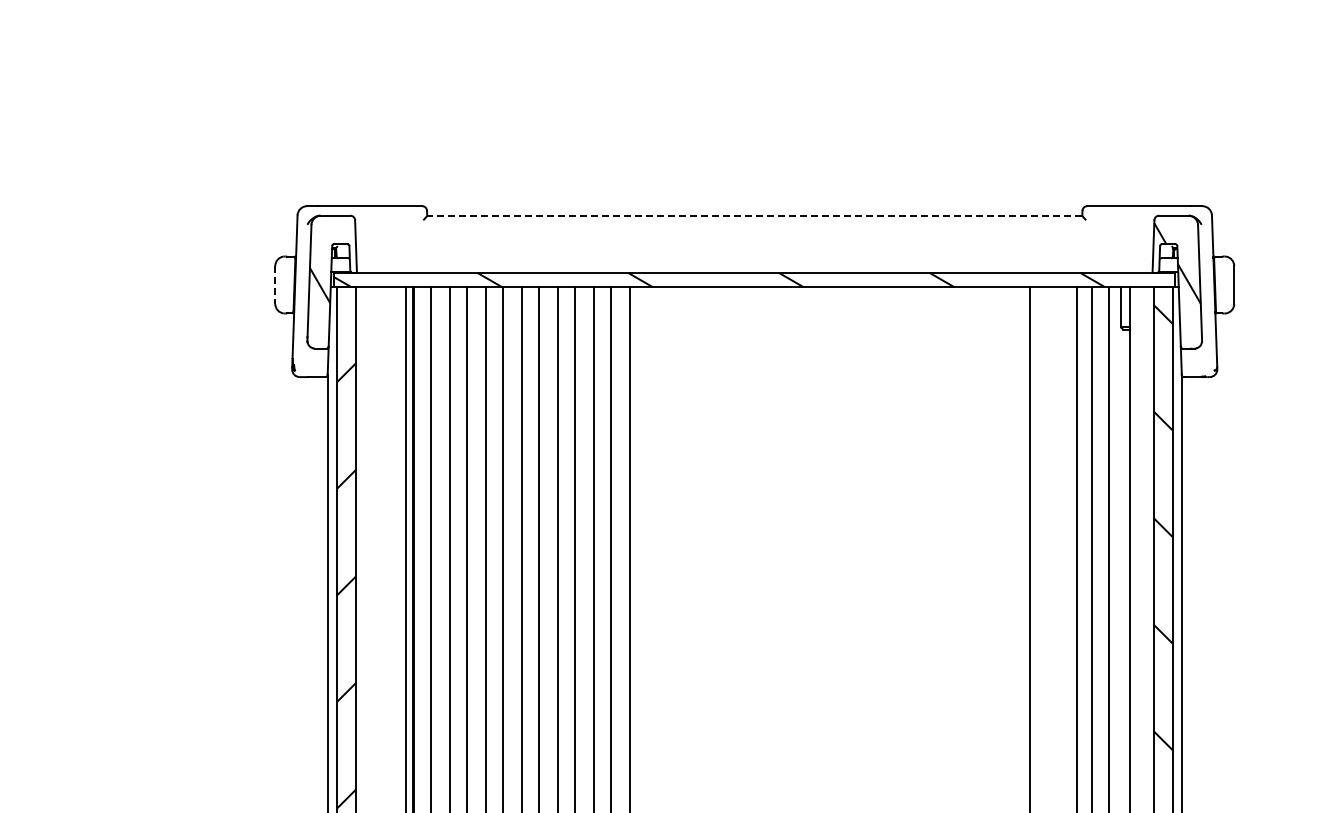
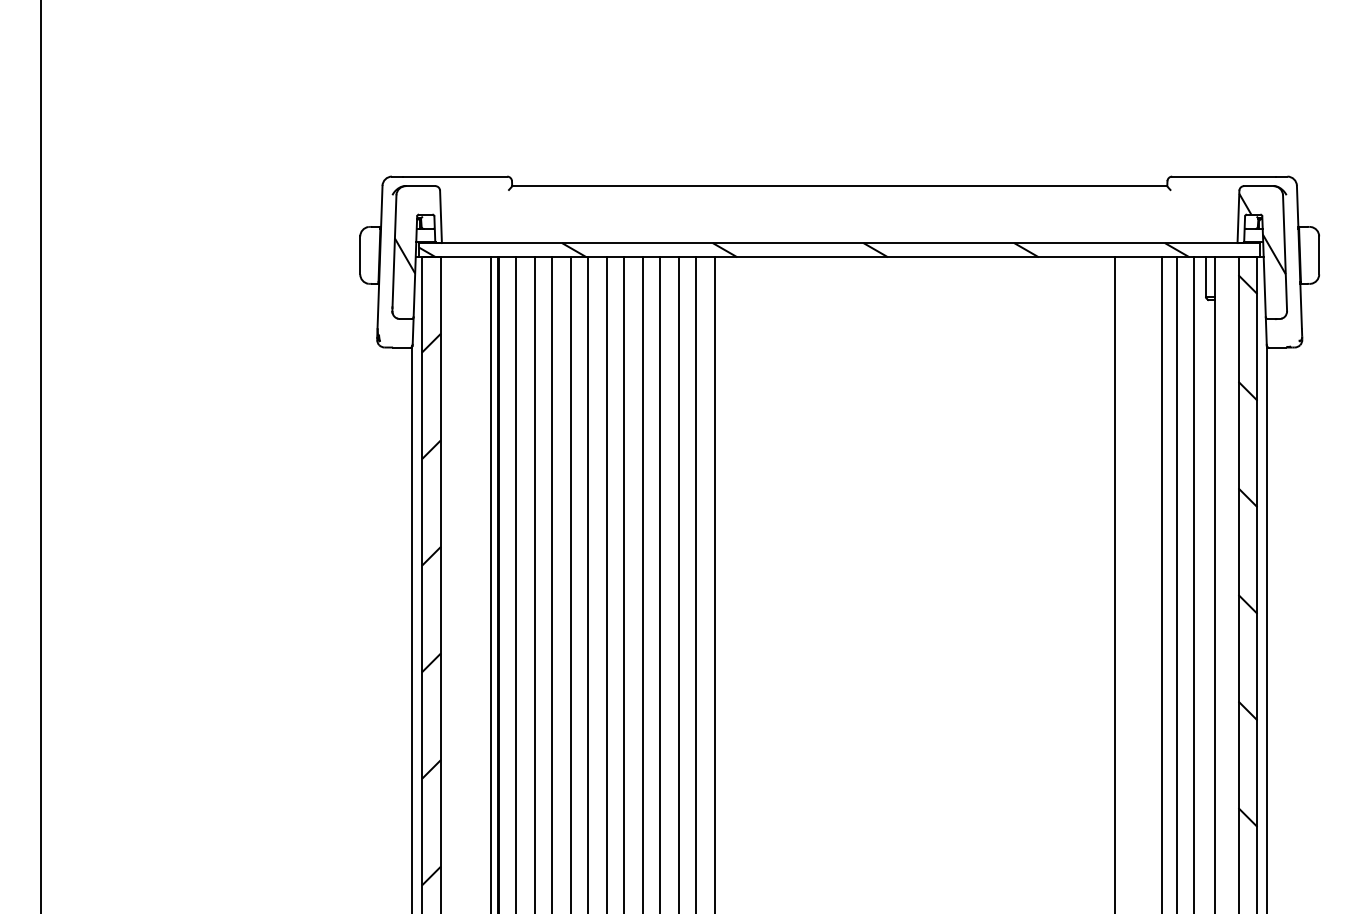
line: (754, 216) -> (839, 186), dashed -> solid
line: (275, 285) -> (360, 255), dashed -> solid

